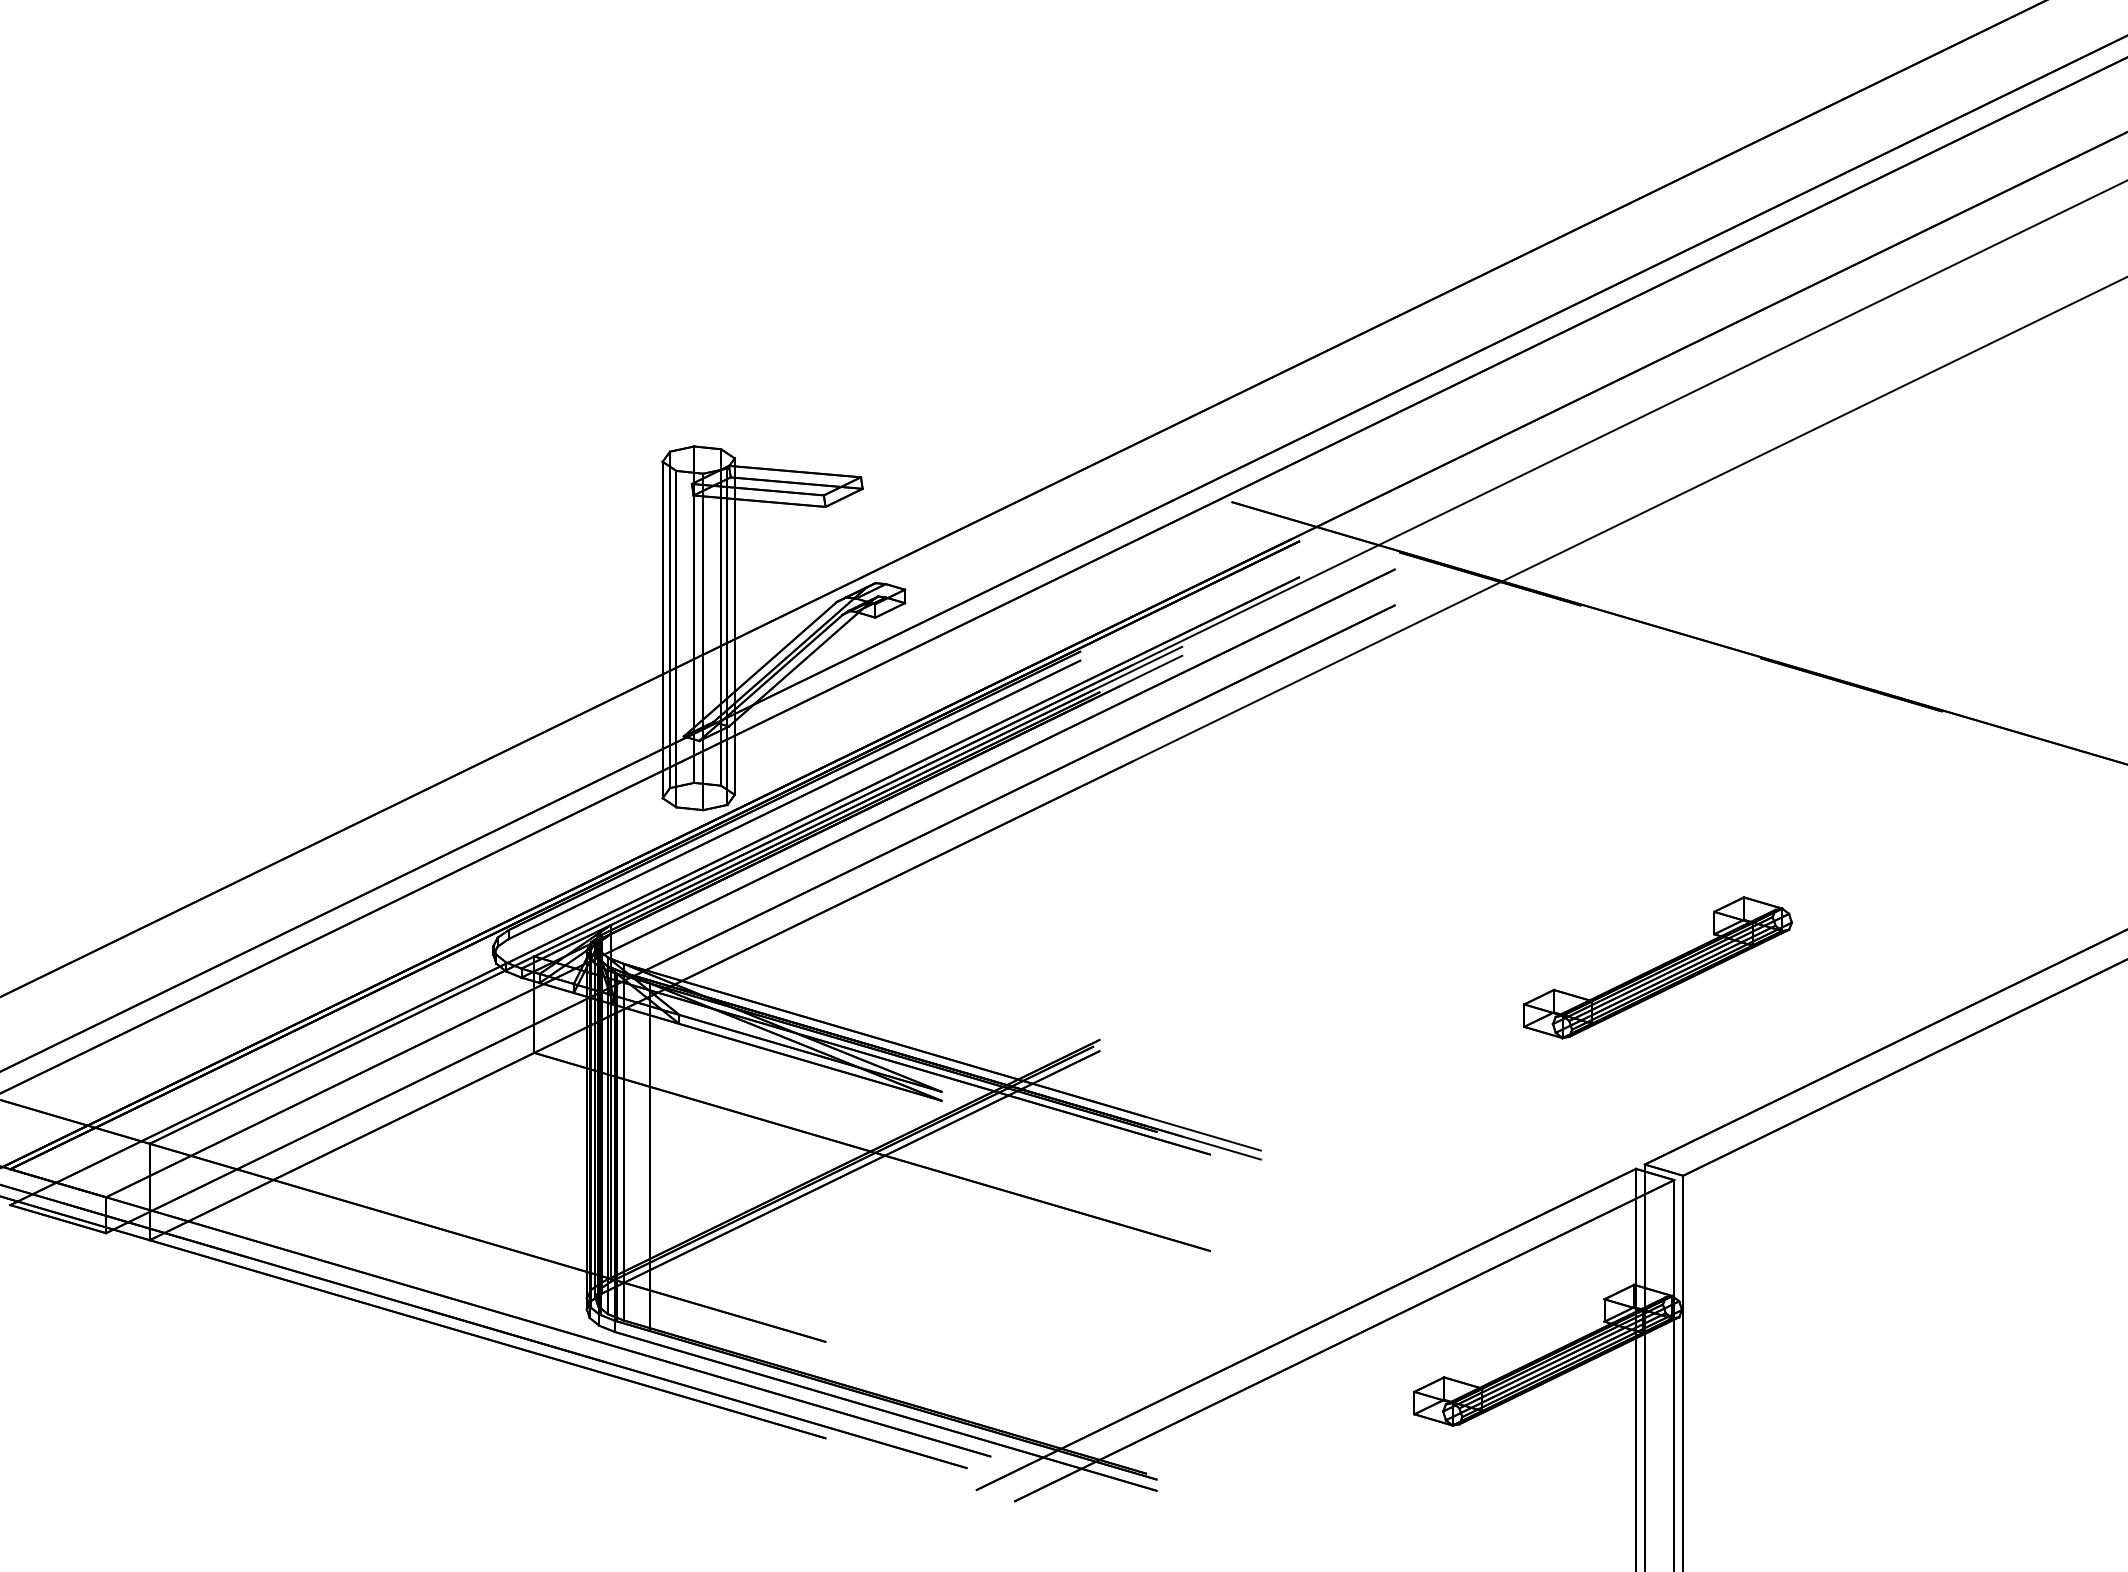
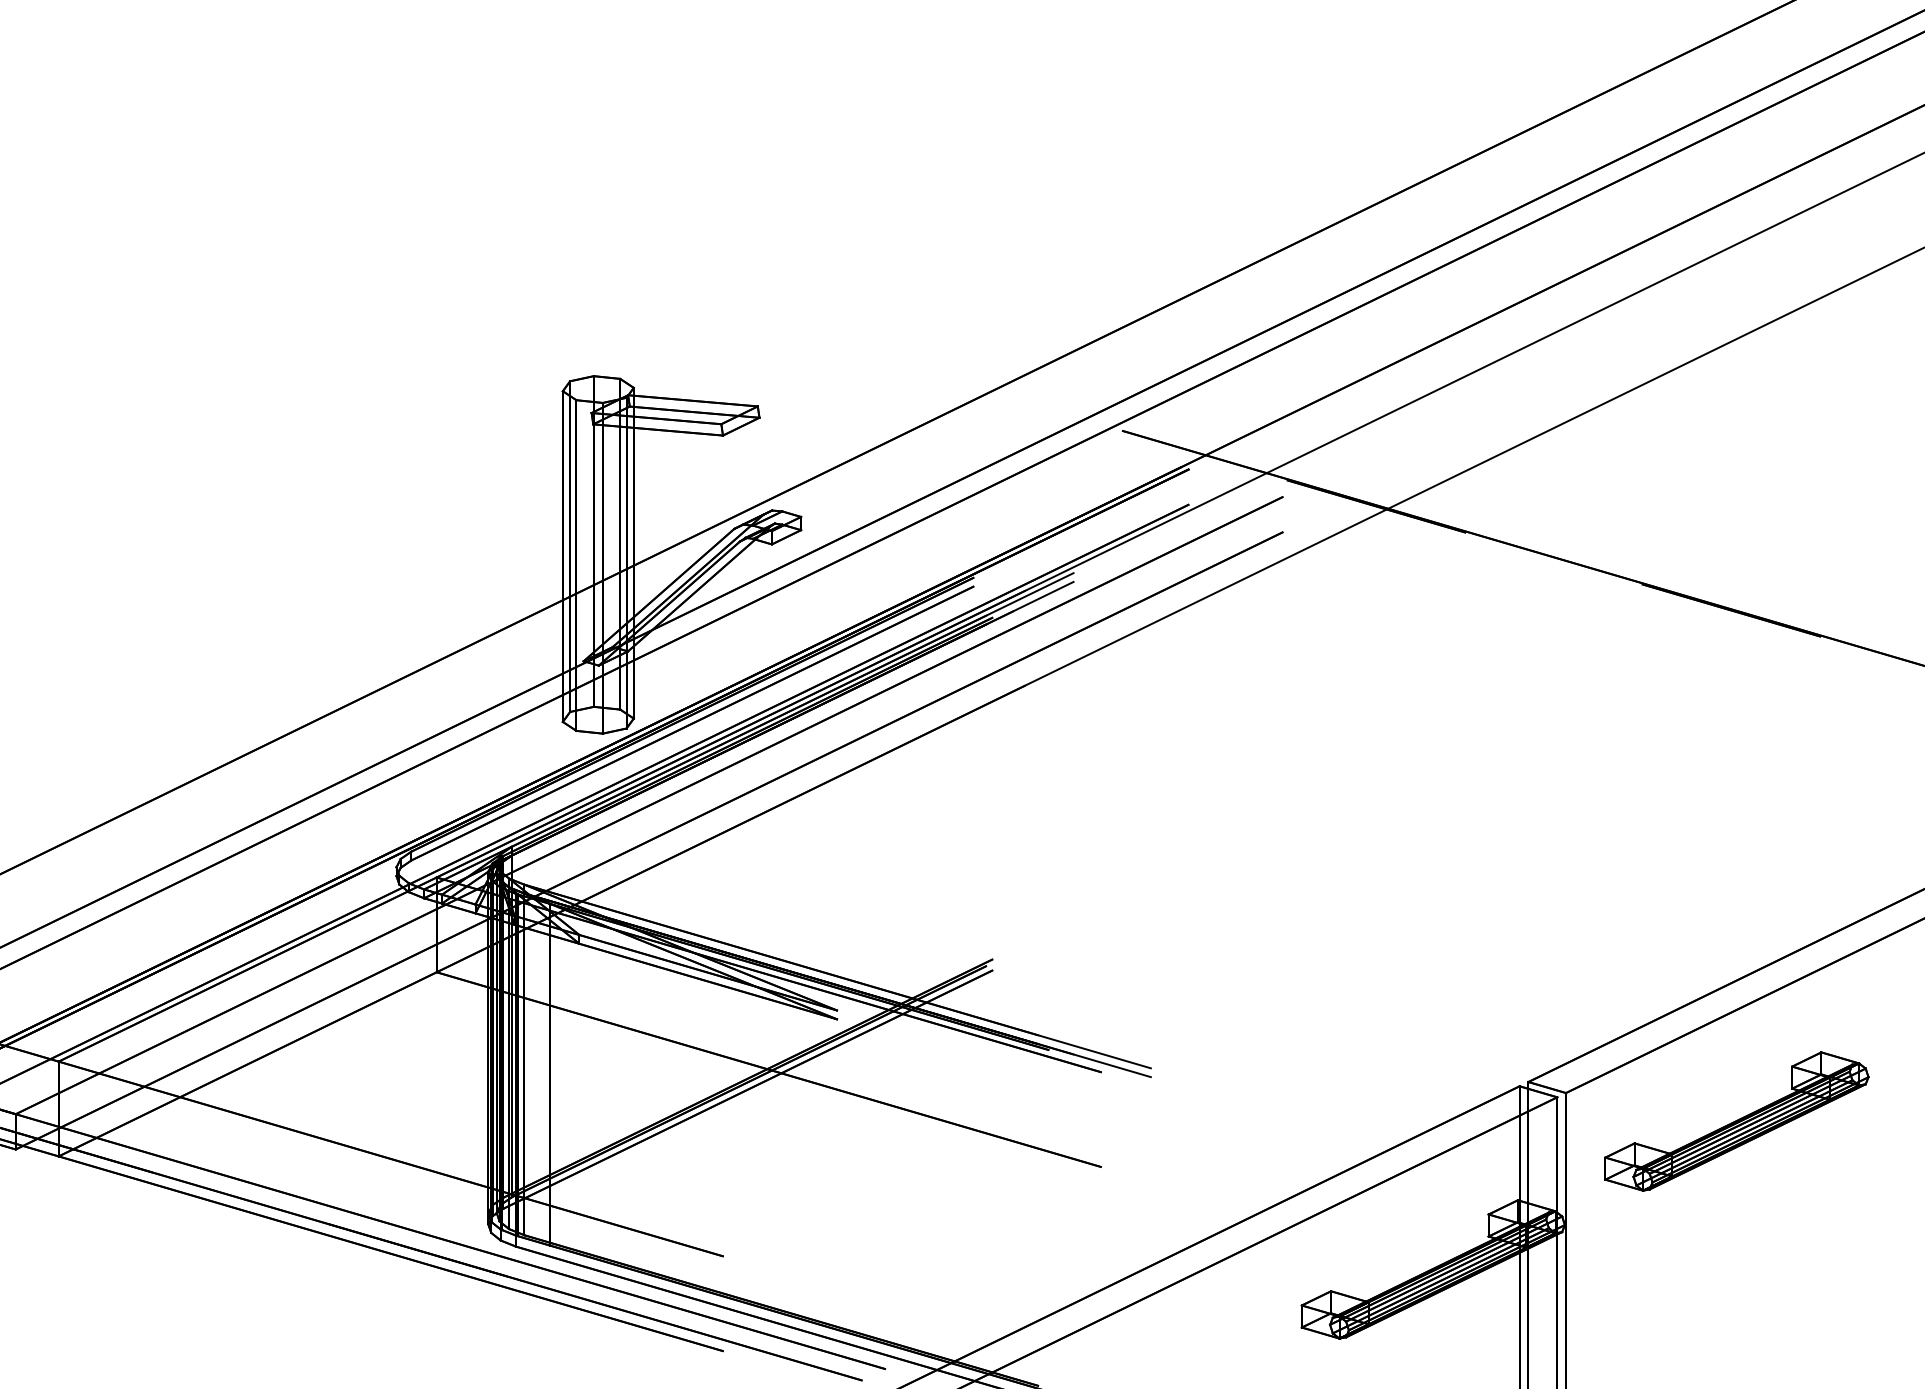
part: (1657, 967) -> (1736, 1121), moved

